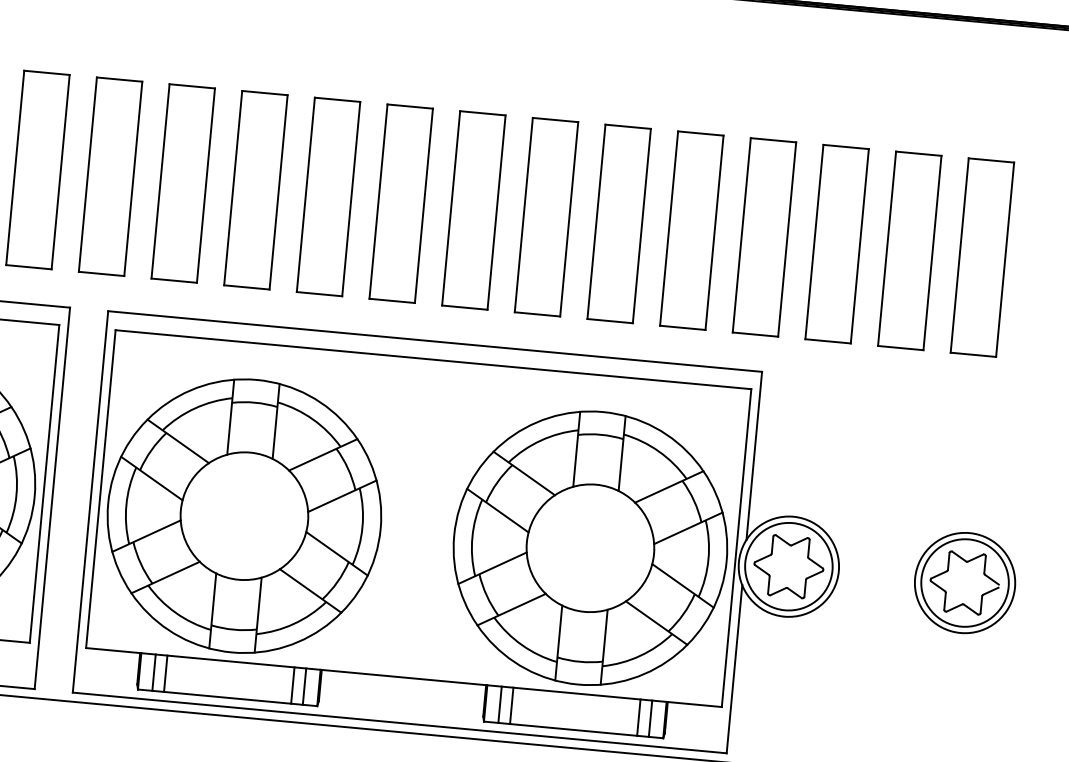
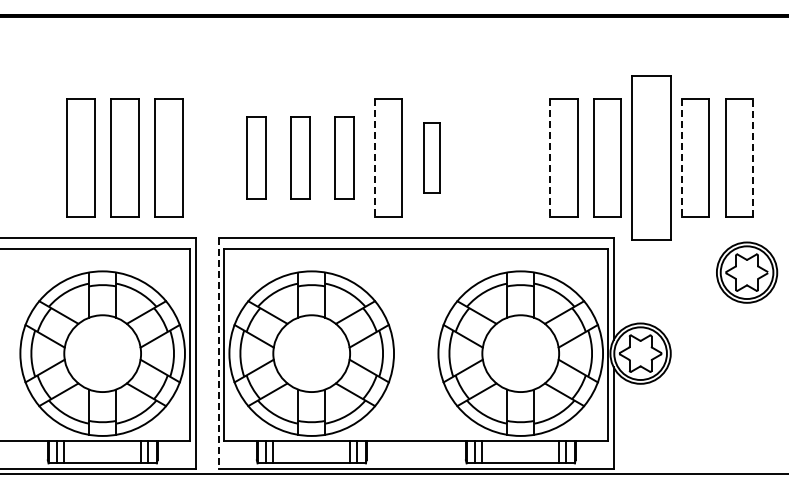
part: (110, 176) -> (212, 157), removed
part: (183, 182) -> (256, 157), size x0.7
part: (255, 189) -> (300, 157), size x0.7
part: (328, 196) -> (344, 157), size x0.7
line: (378, 201) -> (374, 157), solid -> dashed
part: (472, 209) -> (431, 157), size x0.6
part: (545, 216) -> (475, 157), removed
part: (618, 223) -> (519, 157), removed
line: (669, 228) -> (550, 157), solid -> dashed
part: (837, 243) -> (651, 157), size x1.4
line: (886, 248) -> (681, 157), solid -> dashed
line: (1005, 259) -> (753, 157), solid -> dashed
line: (90, 503) -> (218, 354), solid -> dashed
part: (965, 582) -> (747, 272), moved

